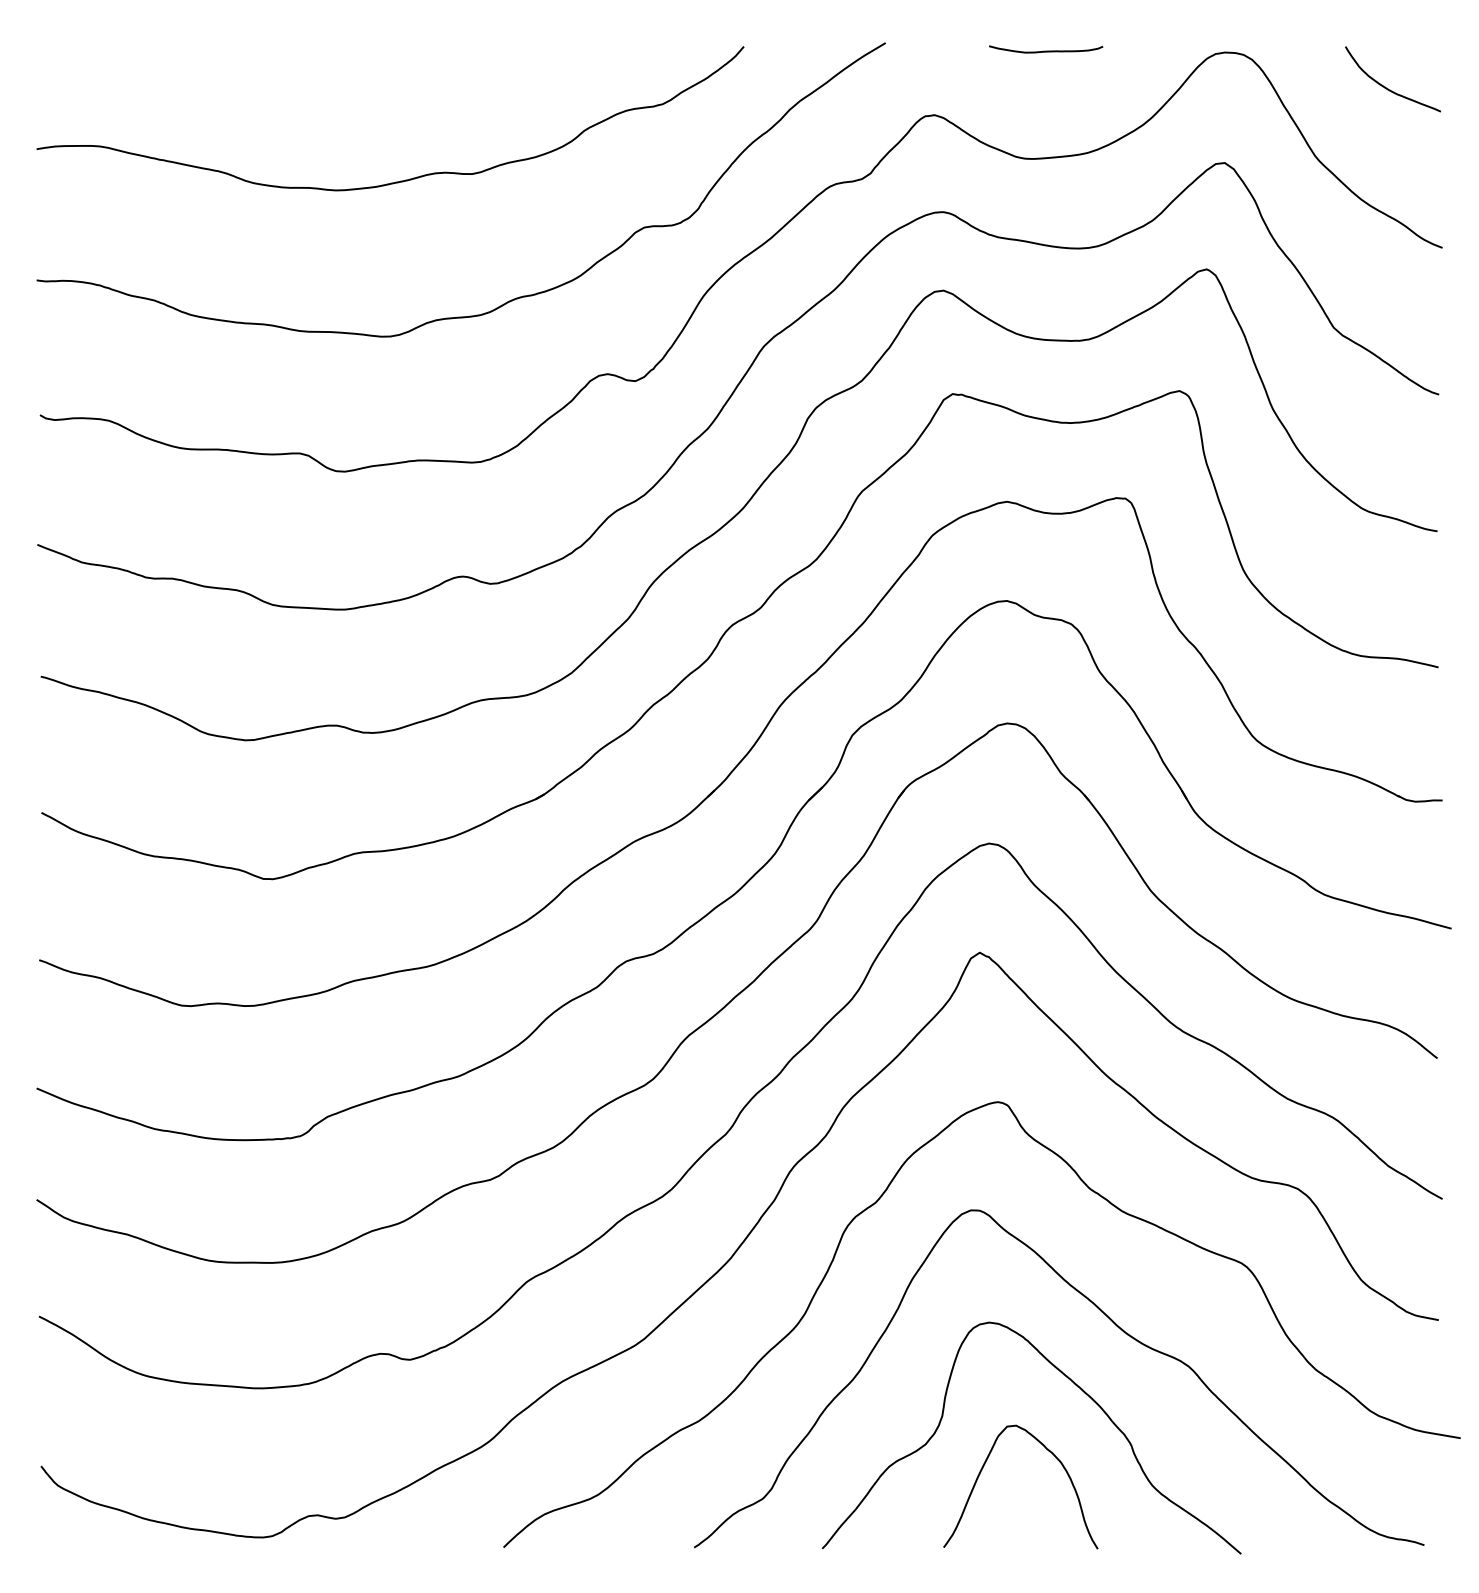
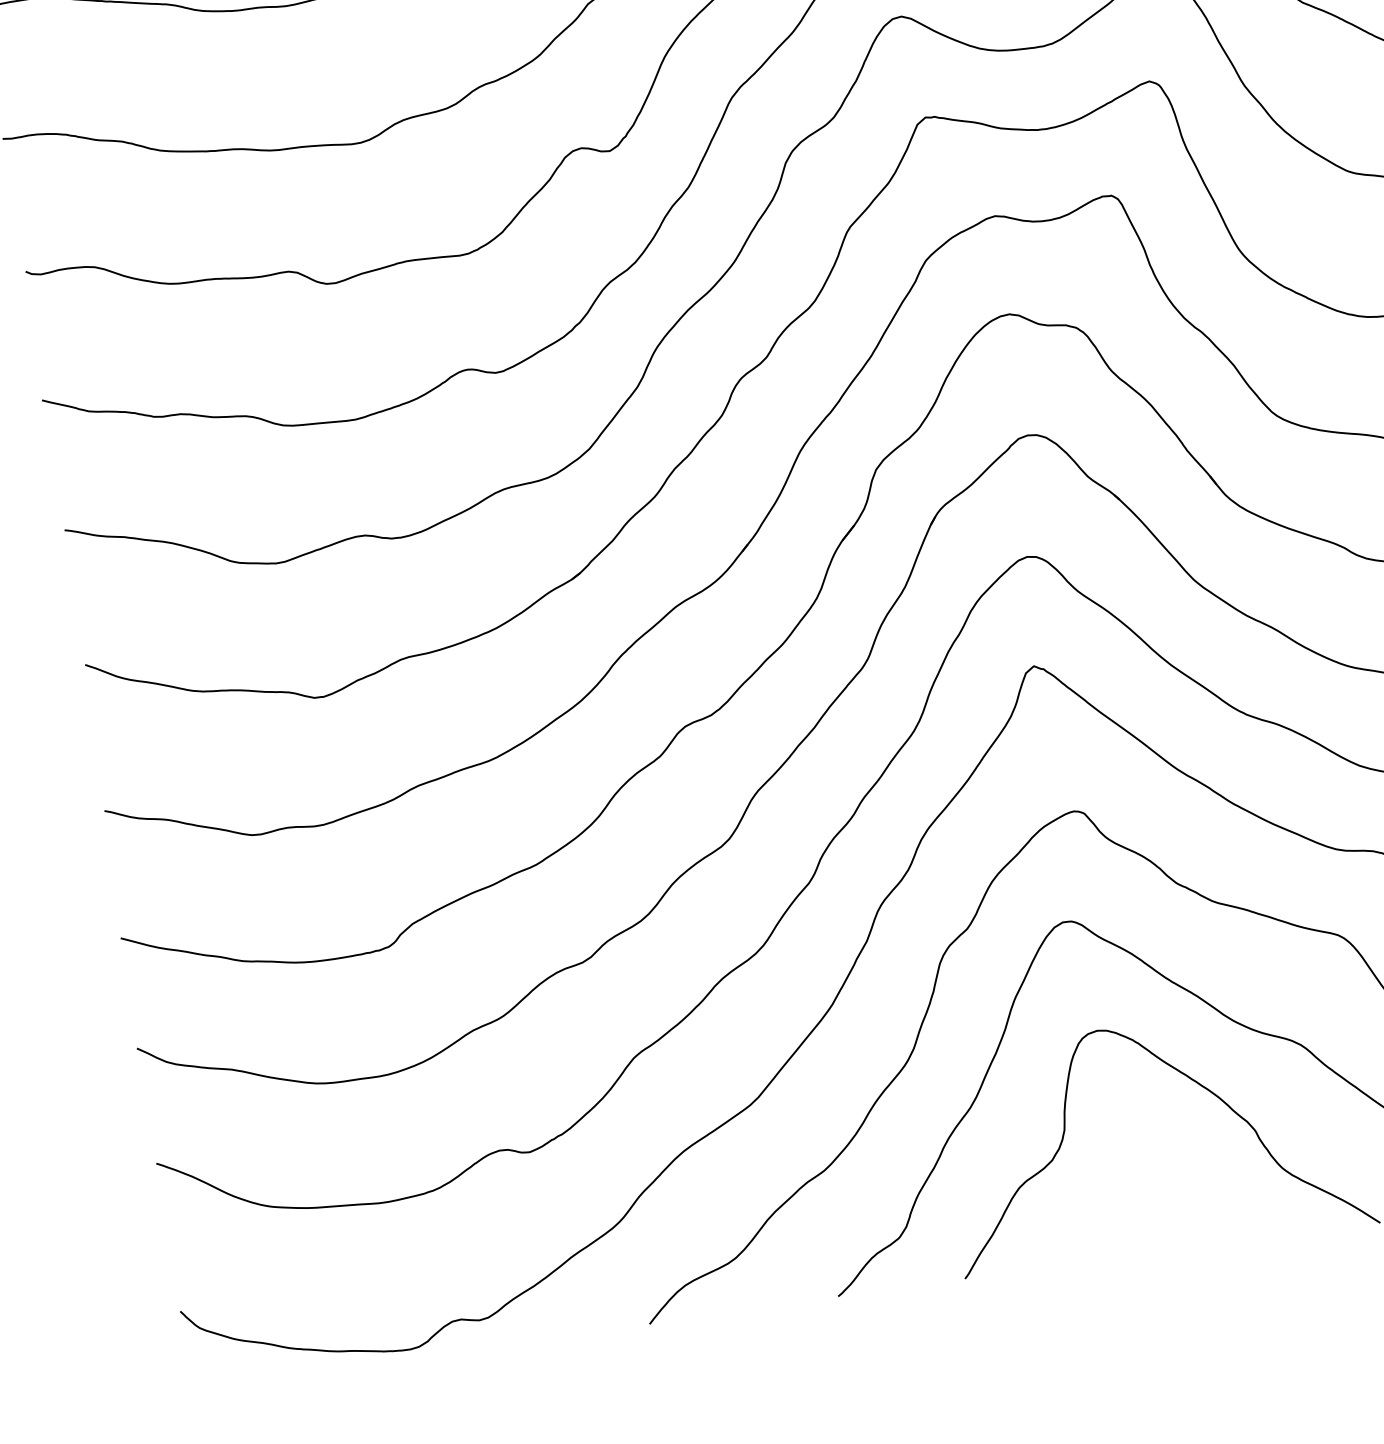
curve: (983, 1468) -> (1112, 1175), removed

